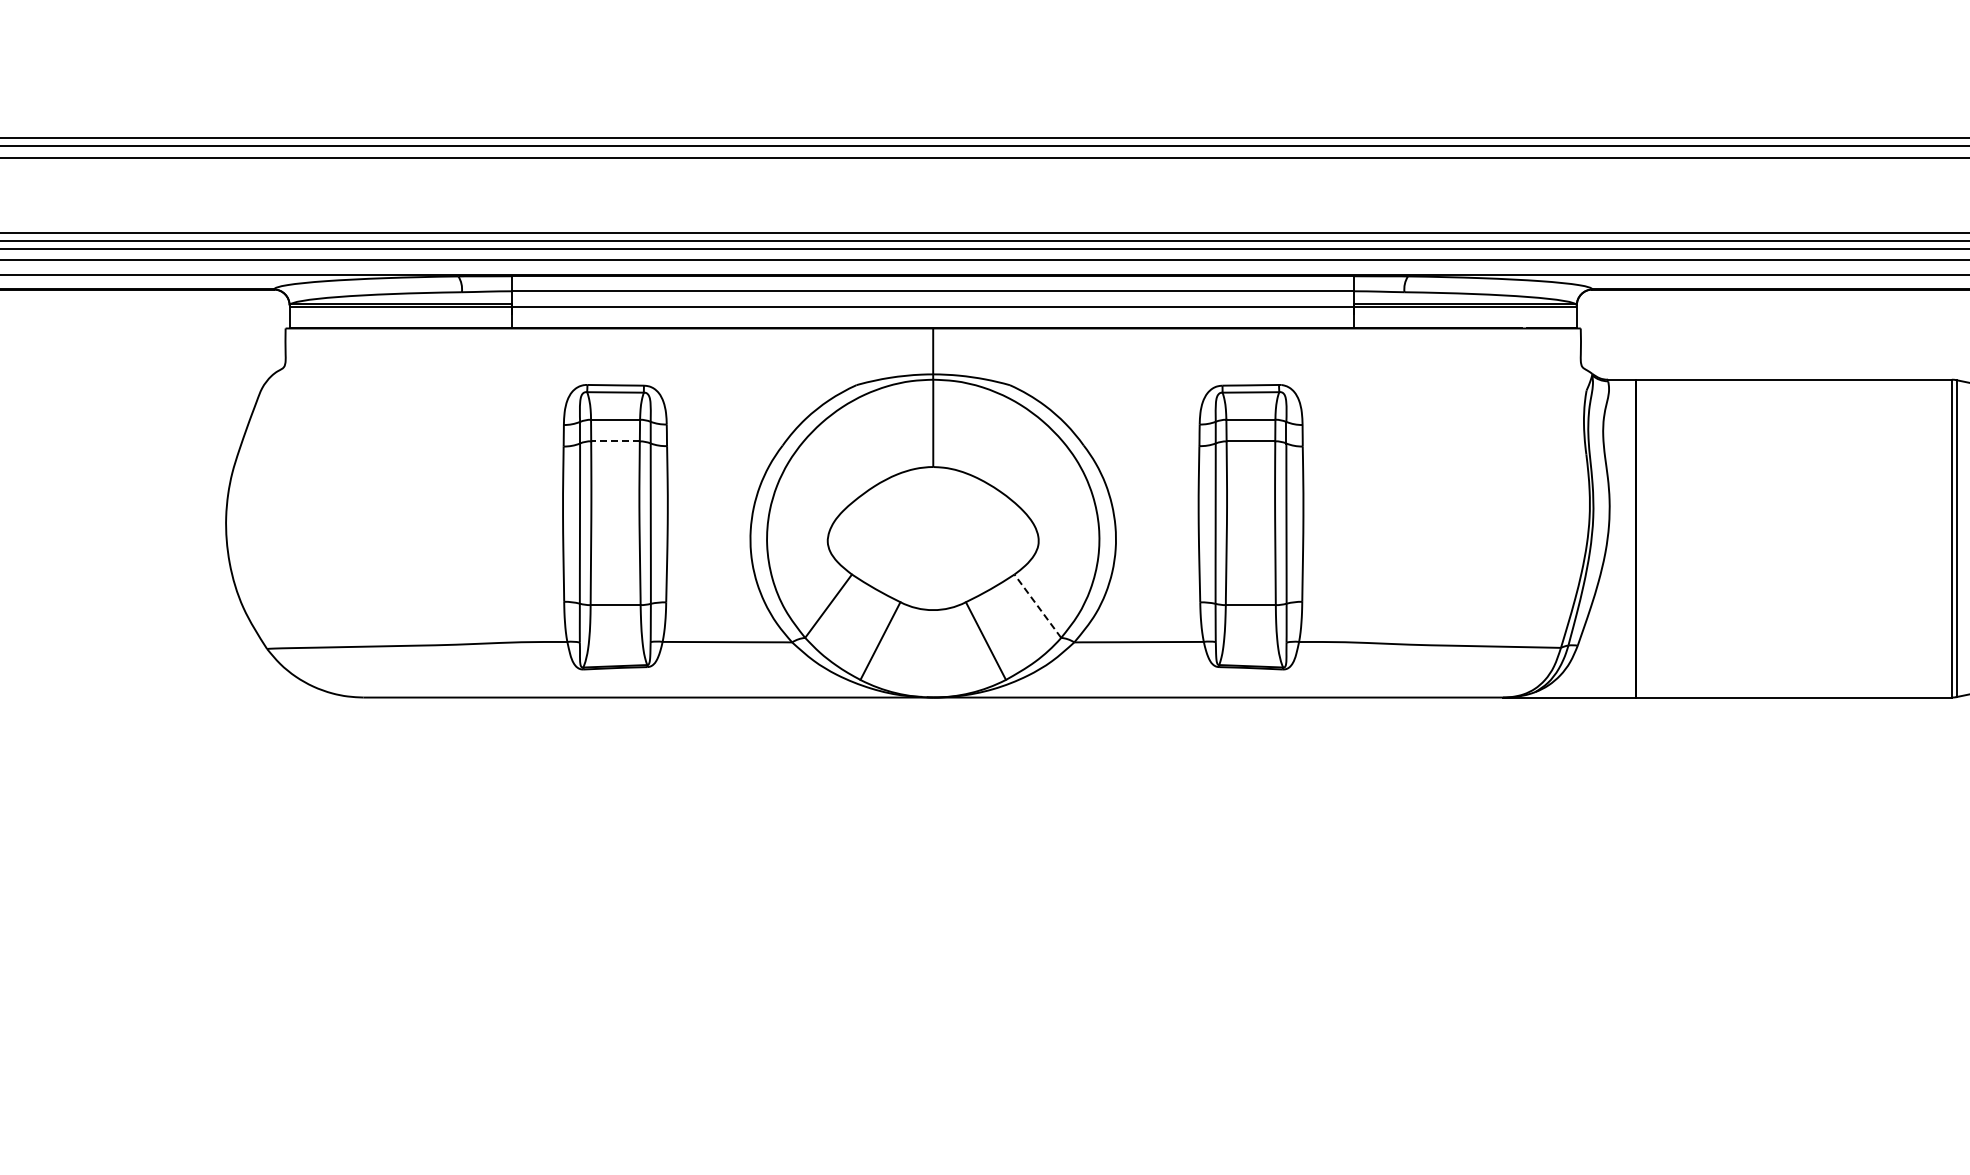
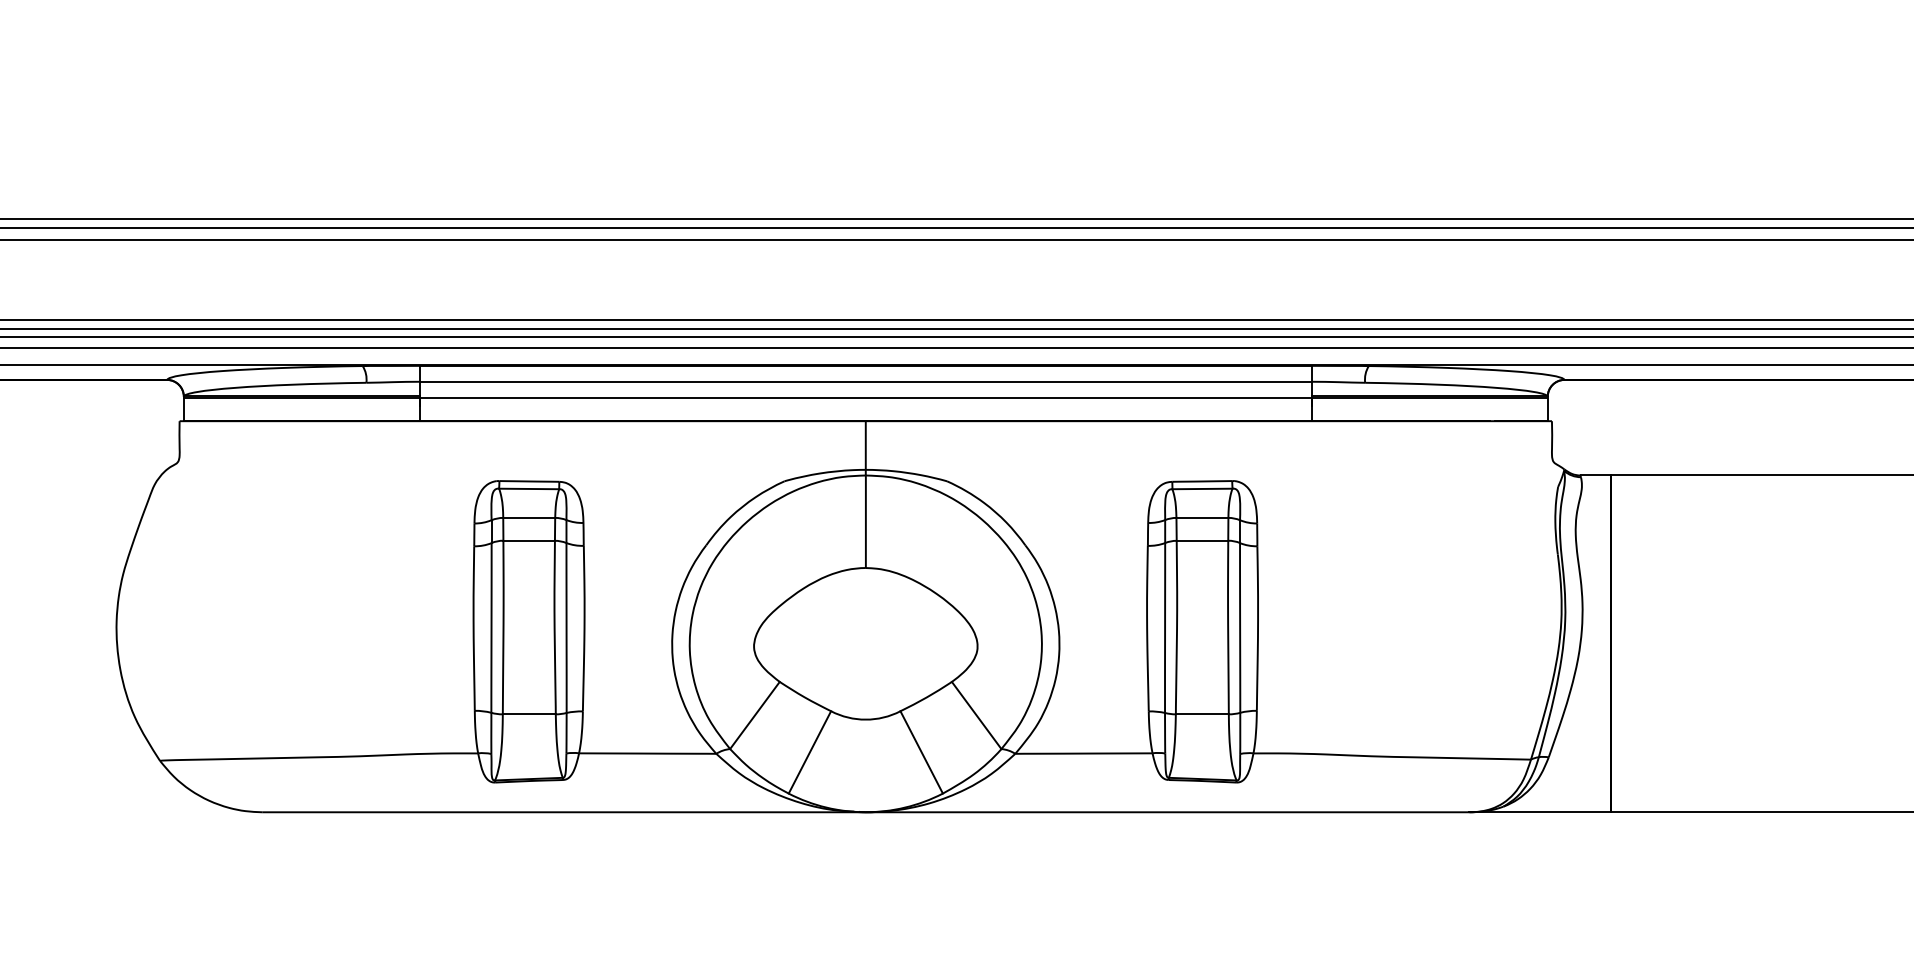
line: (615, 441) -> (529, 540), dashed -> solid
line: (1037, 605) -> (976, 714), dashed -> solid

